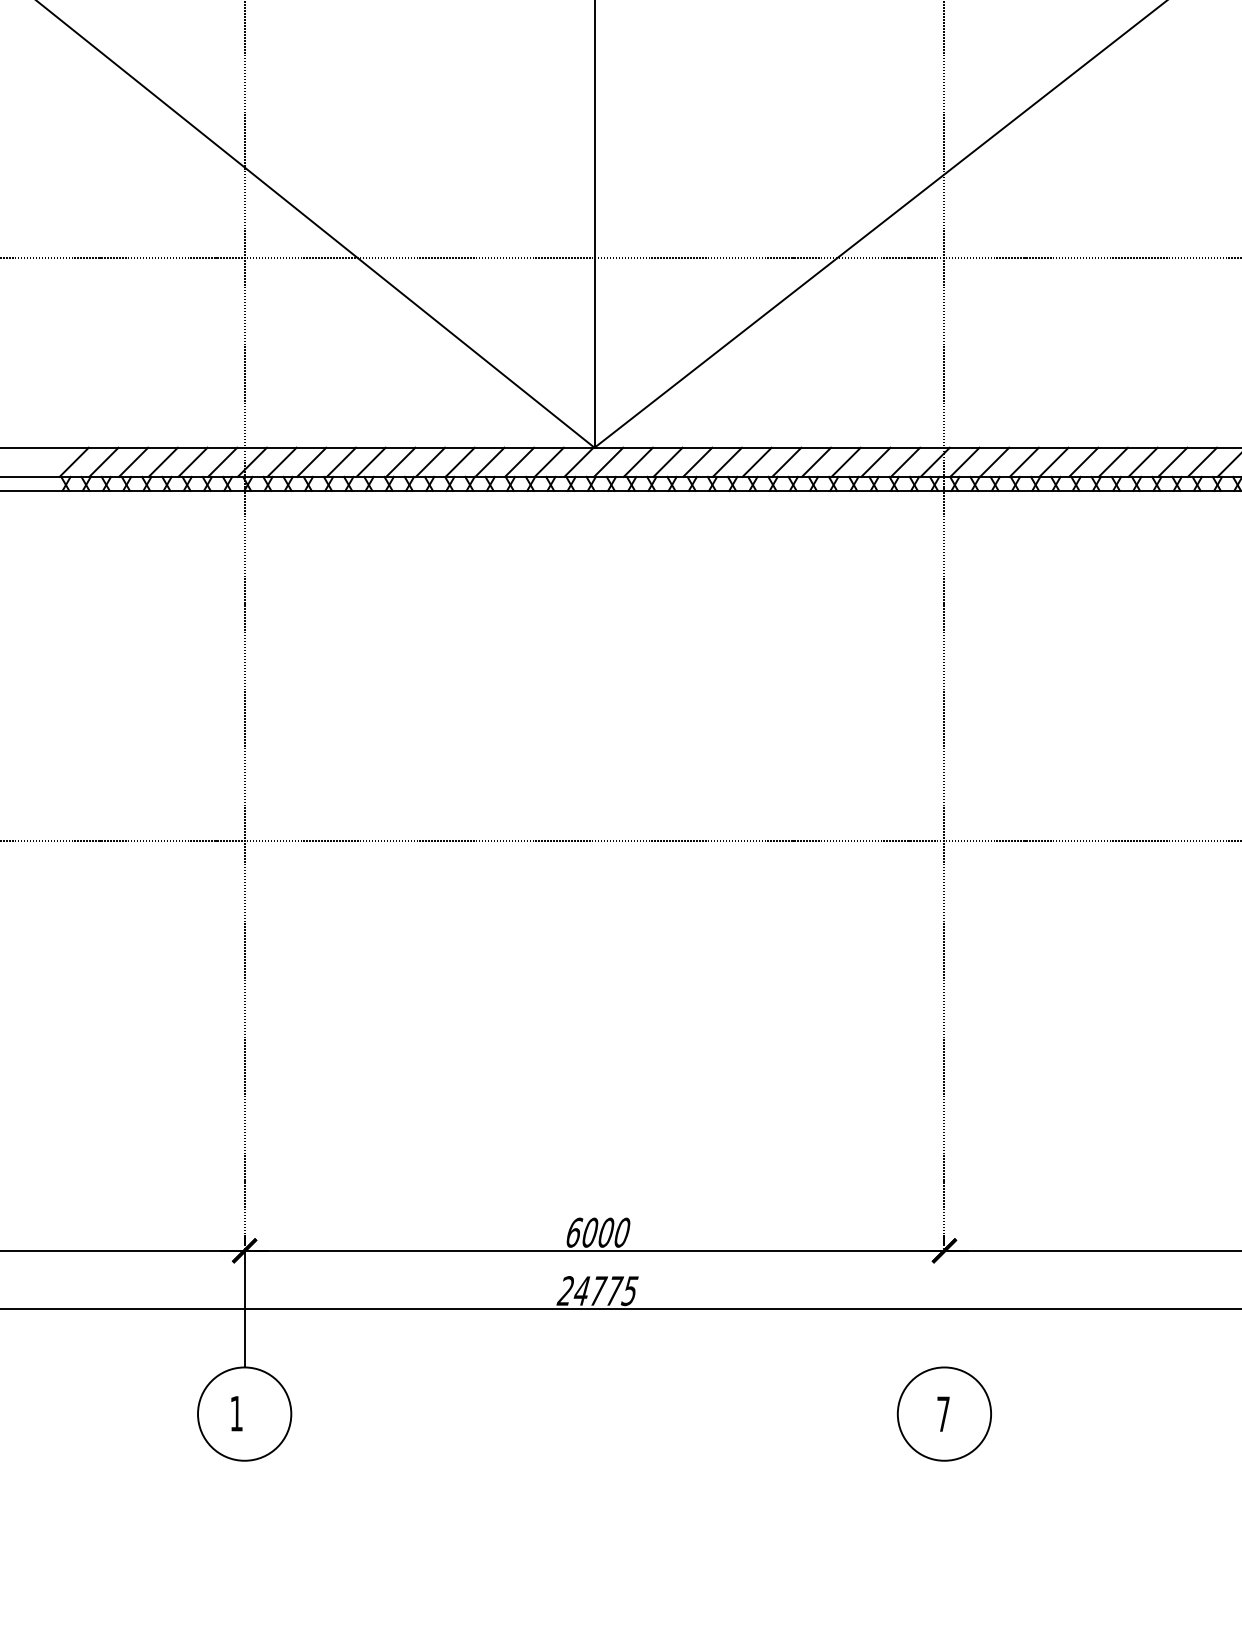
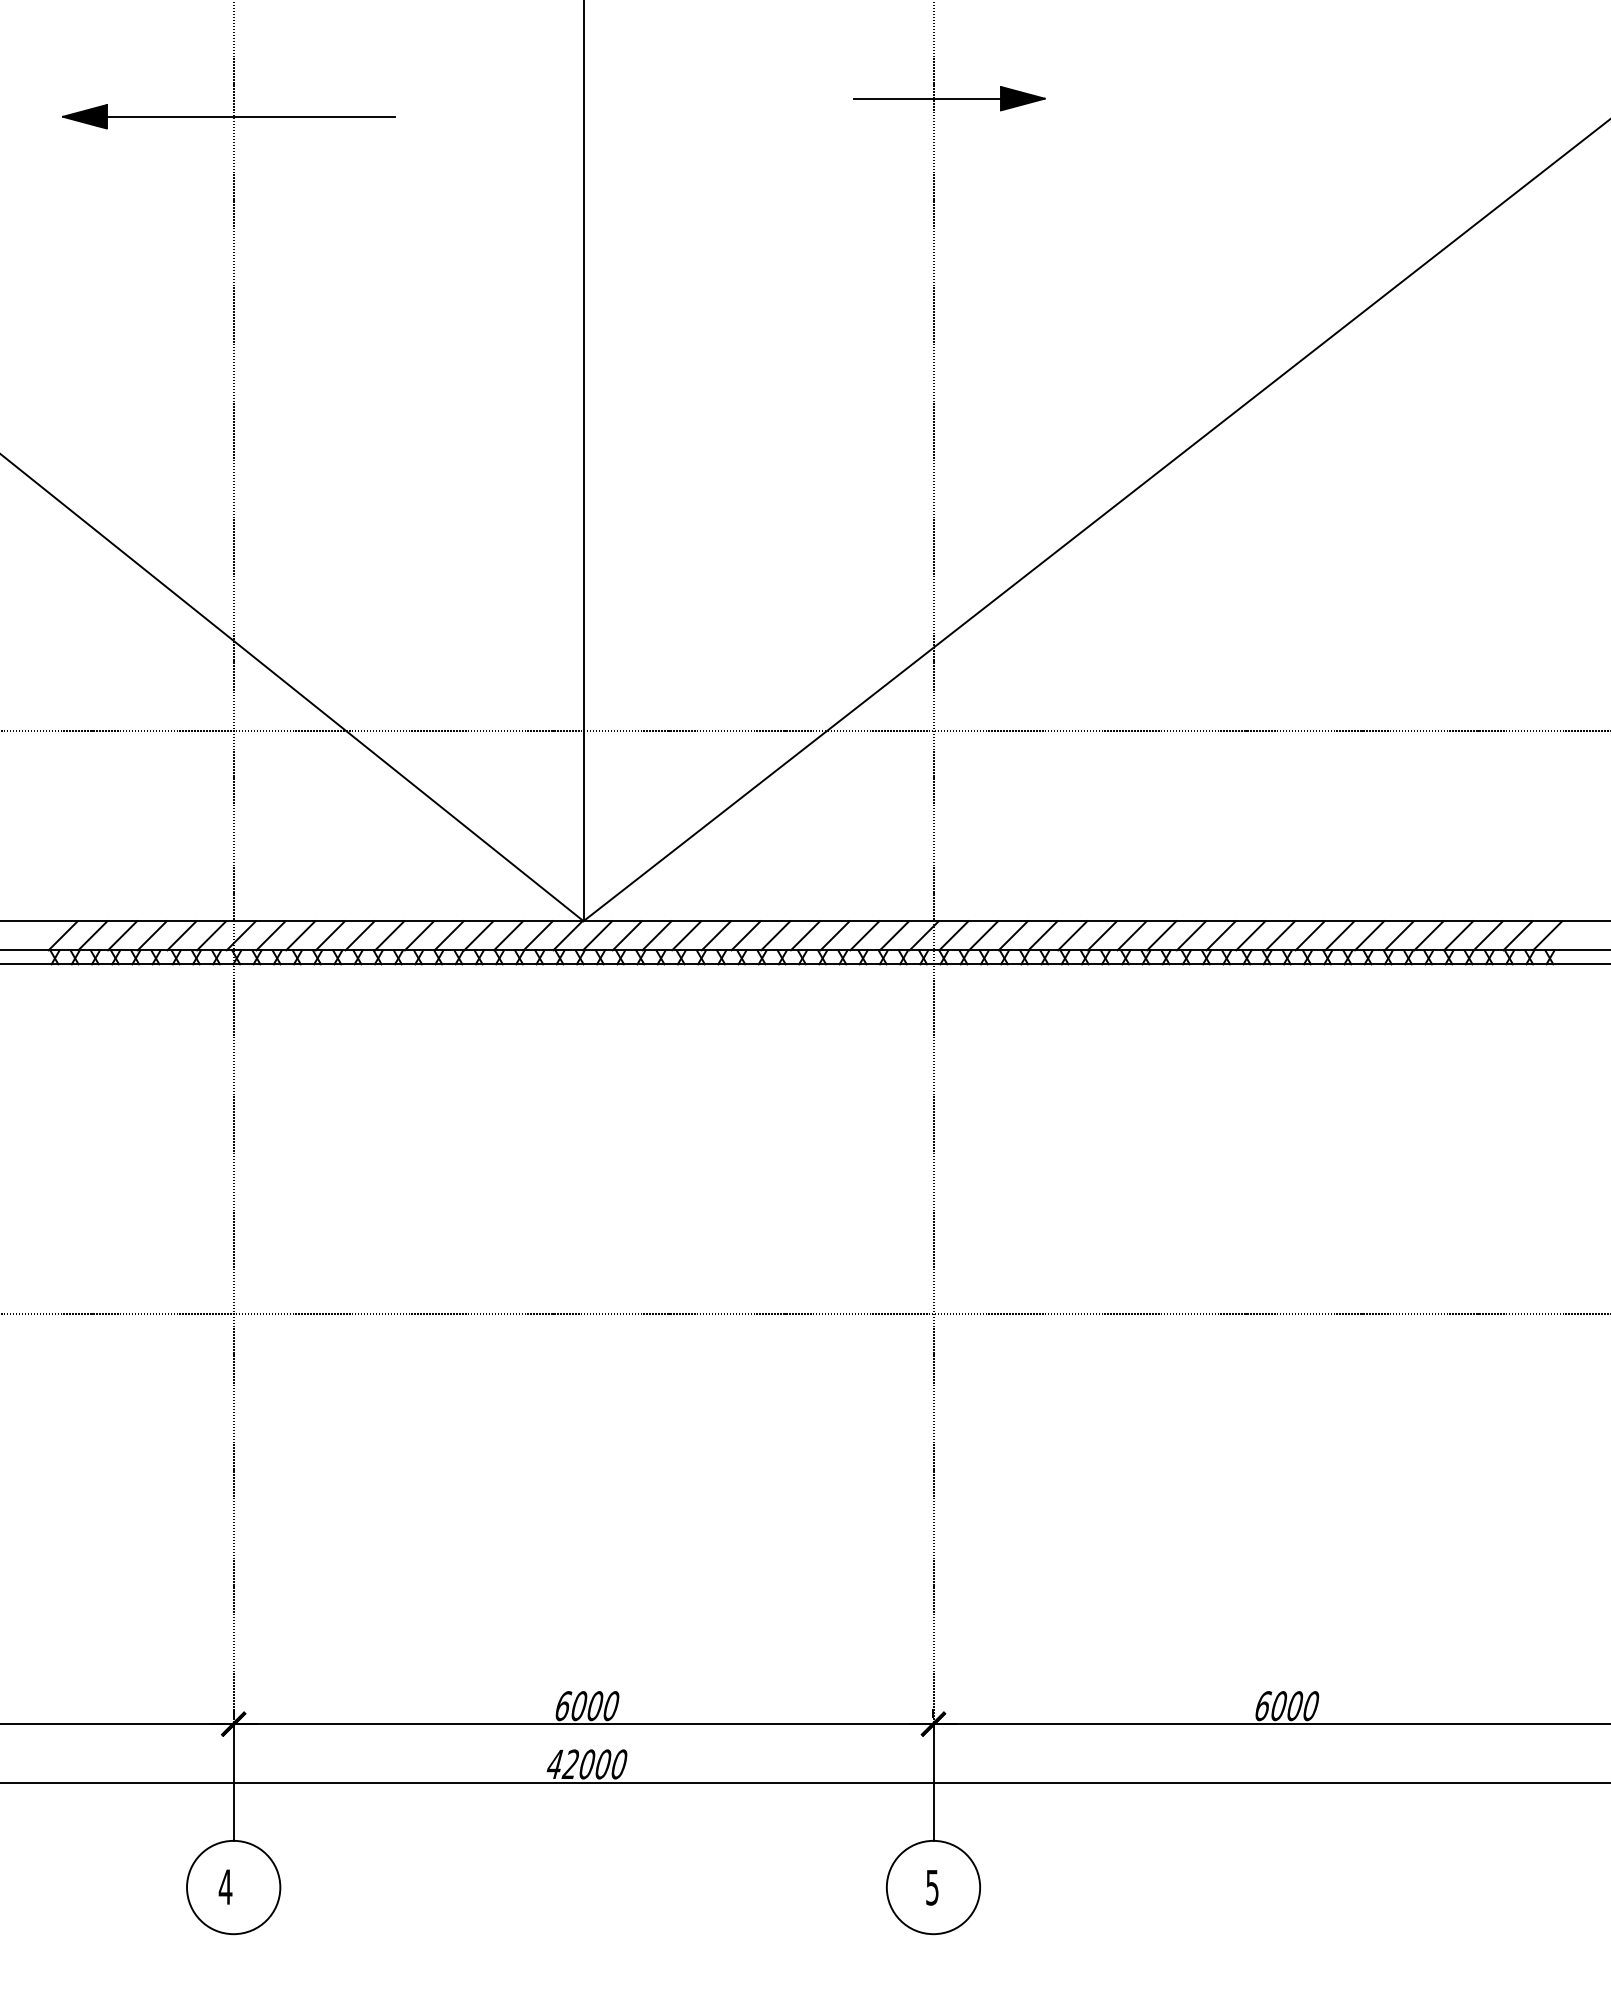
text: (597, 1291) -> (586, 1764), 24775 -> 42000
line: (944, 1309) -> (933, 1782), added
text: (236, 1413) -> (225, 1886), 1 -> 4
text: (943, 1414) -> (932, 1887), 7 -> 5

